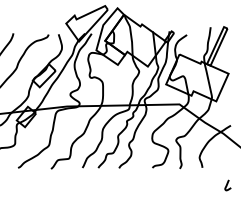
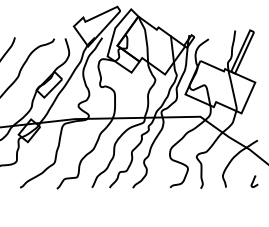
curve: (227, 185) -> (254, 181), moved

